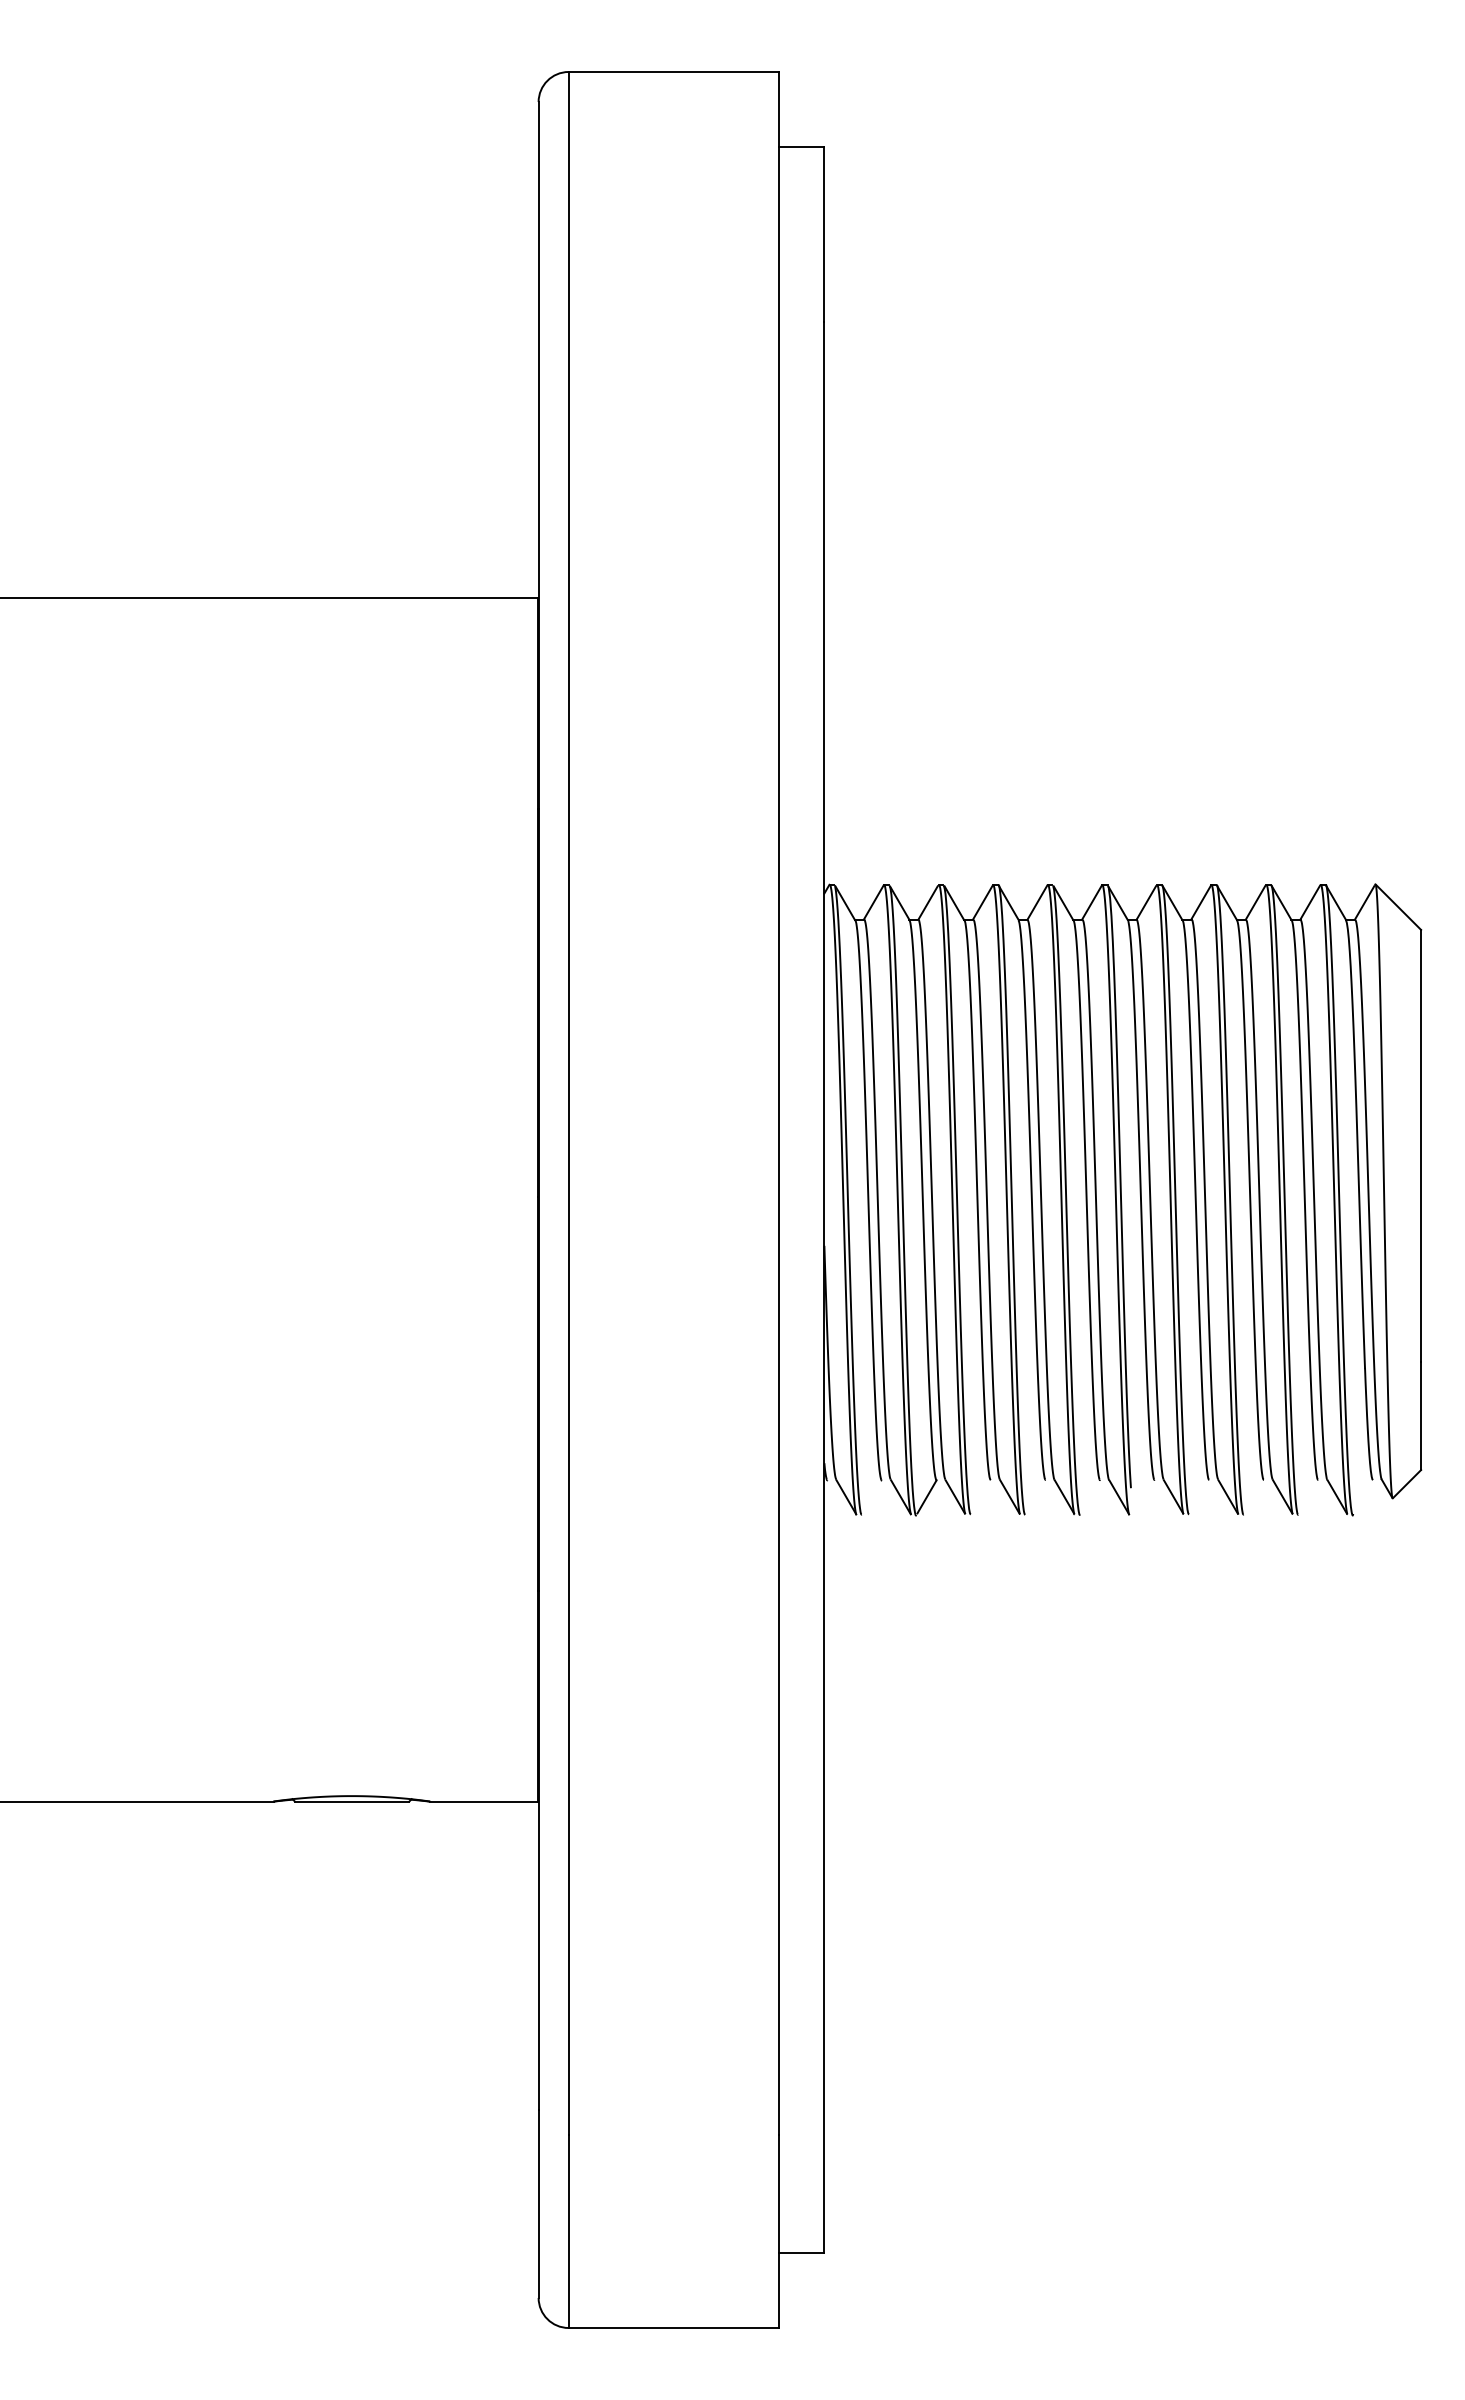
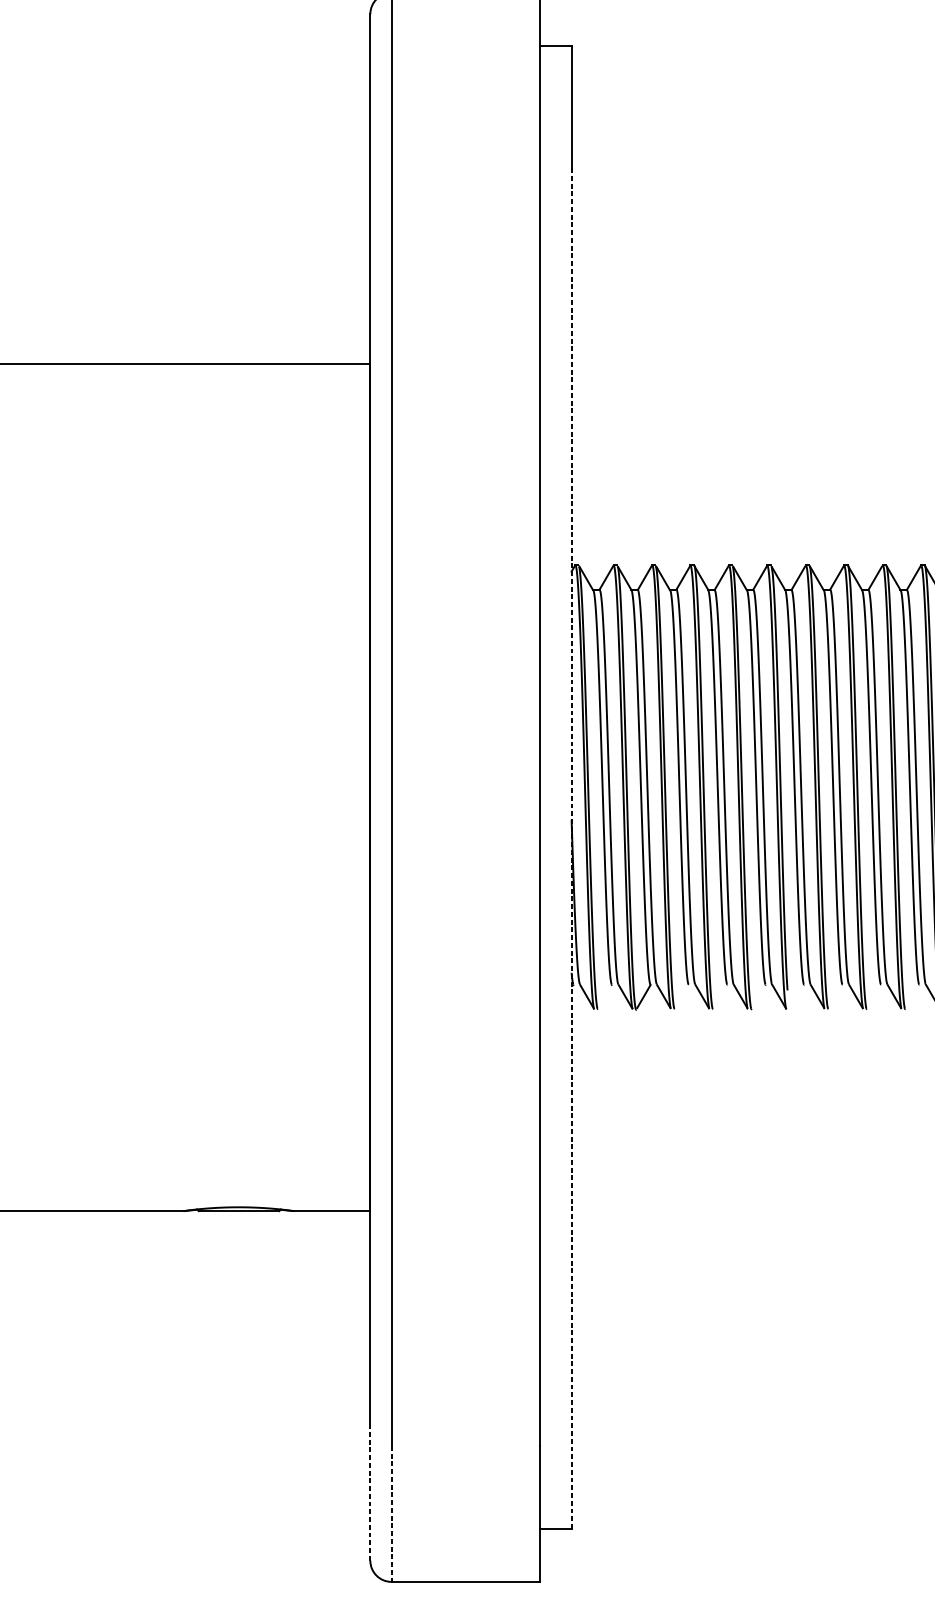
line: (824, 1287) -> (571, 849), solid -> dashed
line: (538, 2203) -> (370, 1494), solid -> dashed
line: (568, 2231) -> (391, 1513), solid -> dashed

